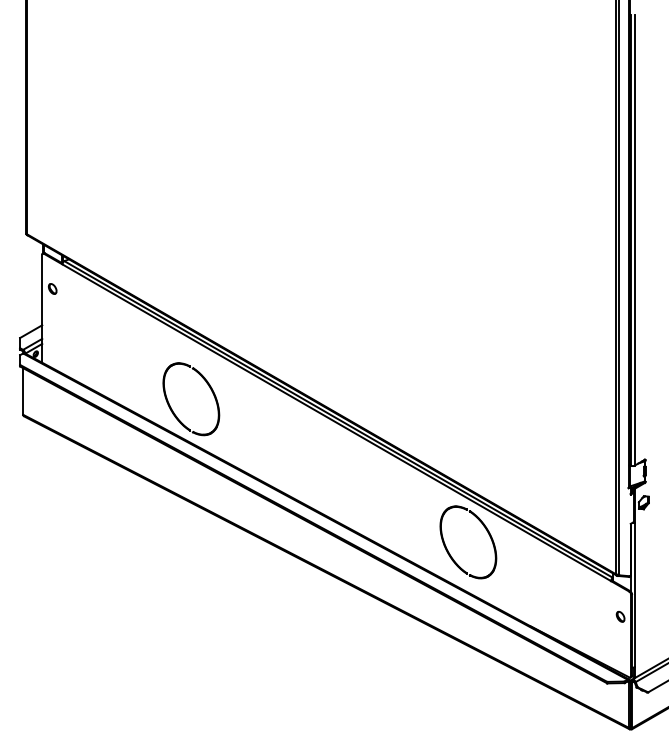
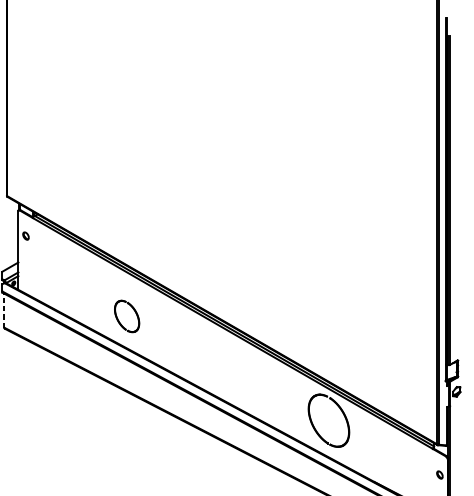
line: (23, 390) -> (4, 310), solid -> dashed
part: (191, 399) -> (127, 316), size x0.6

